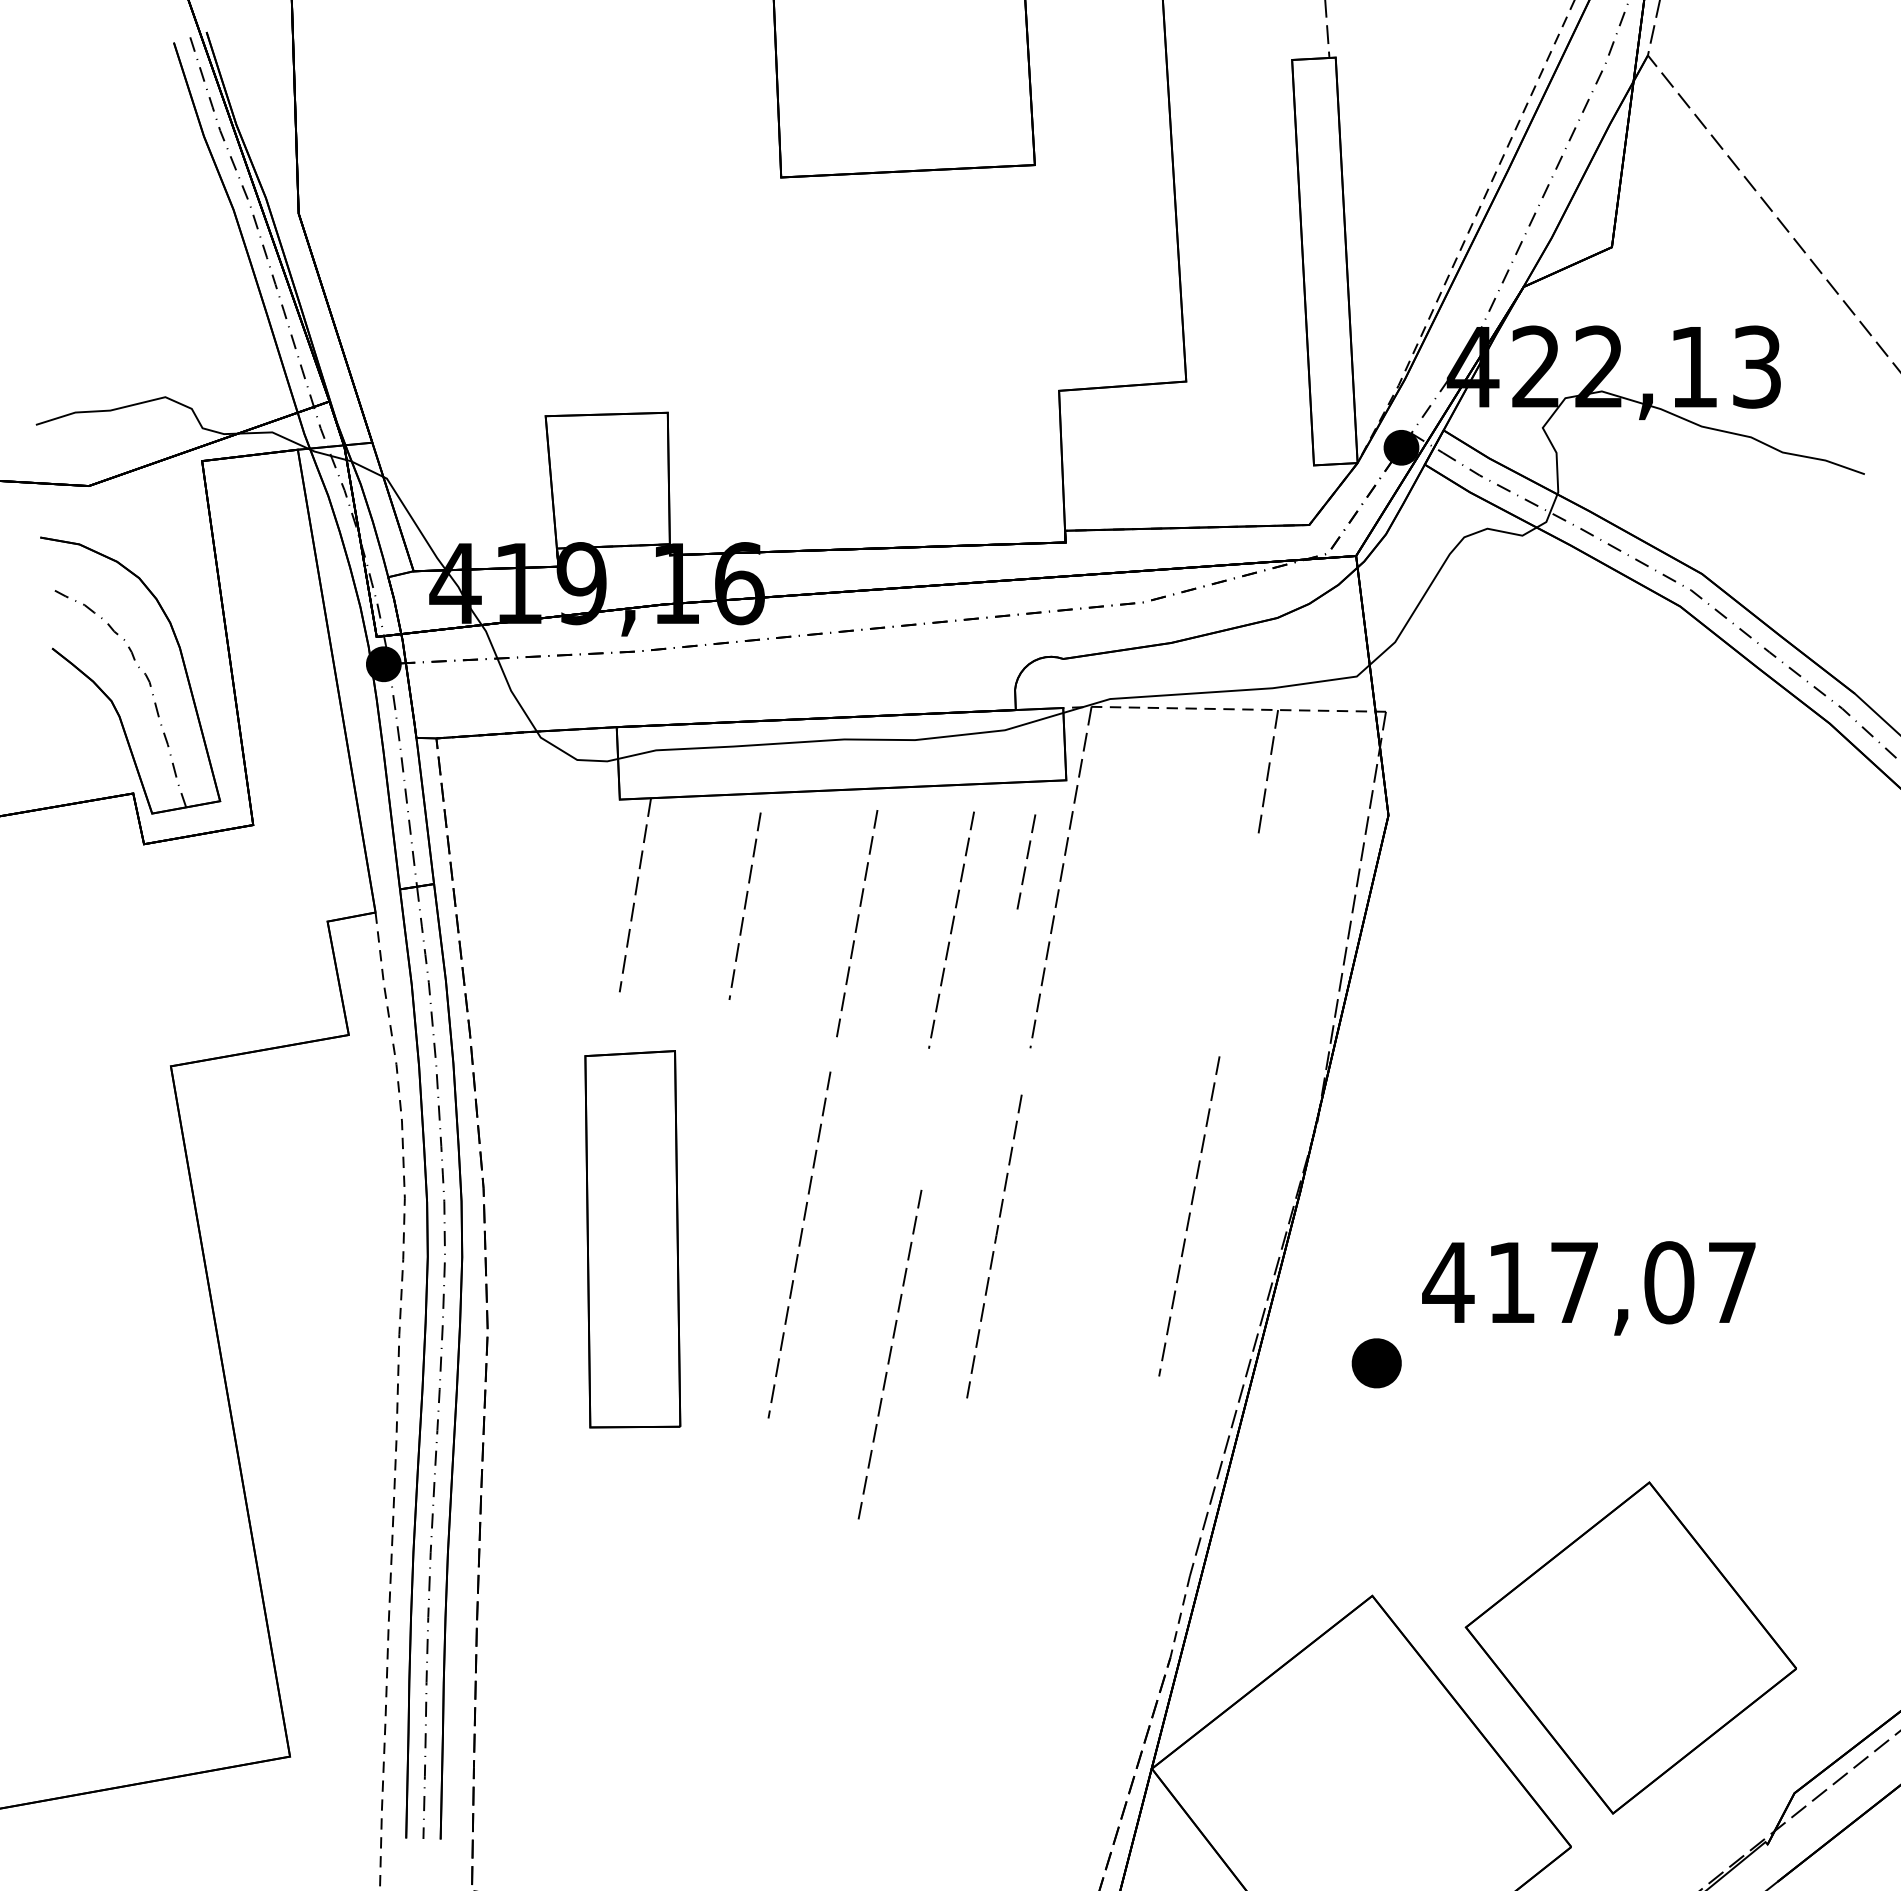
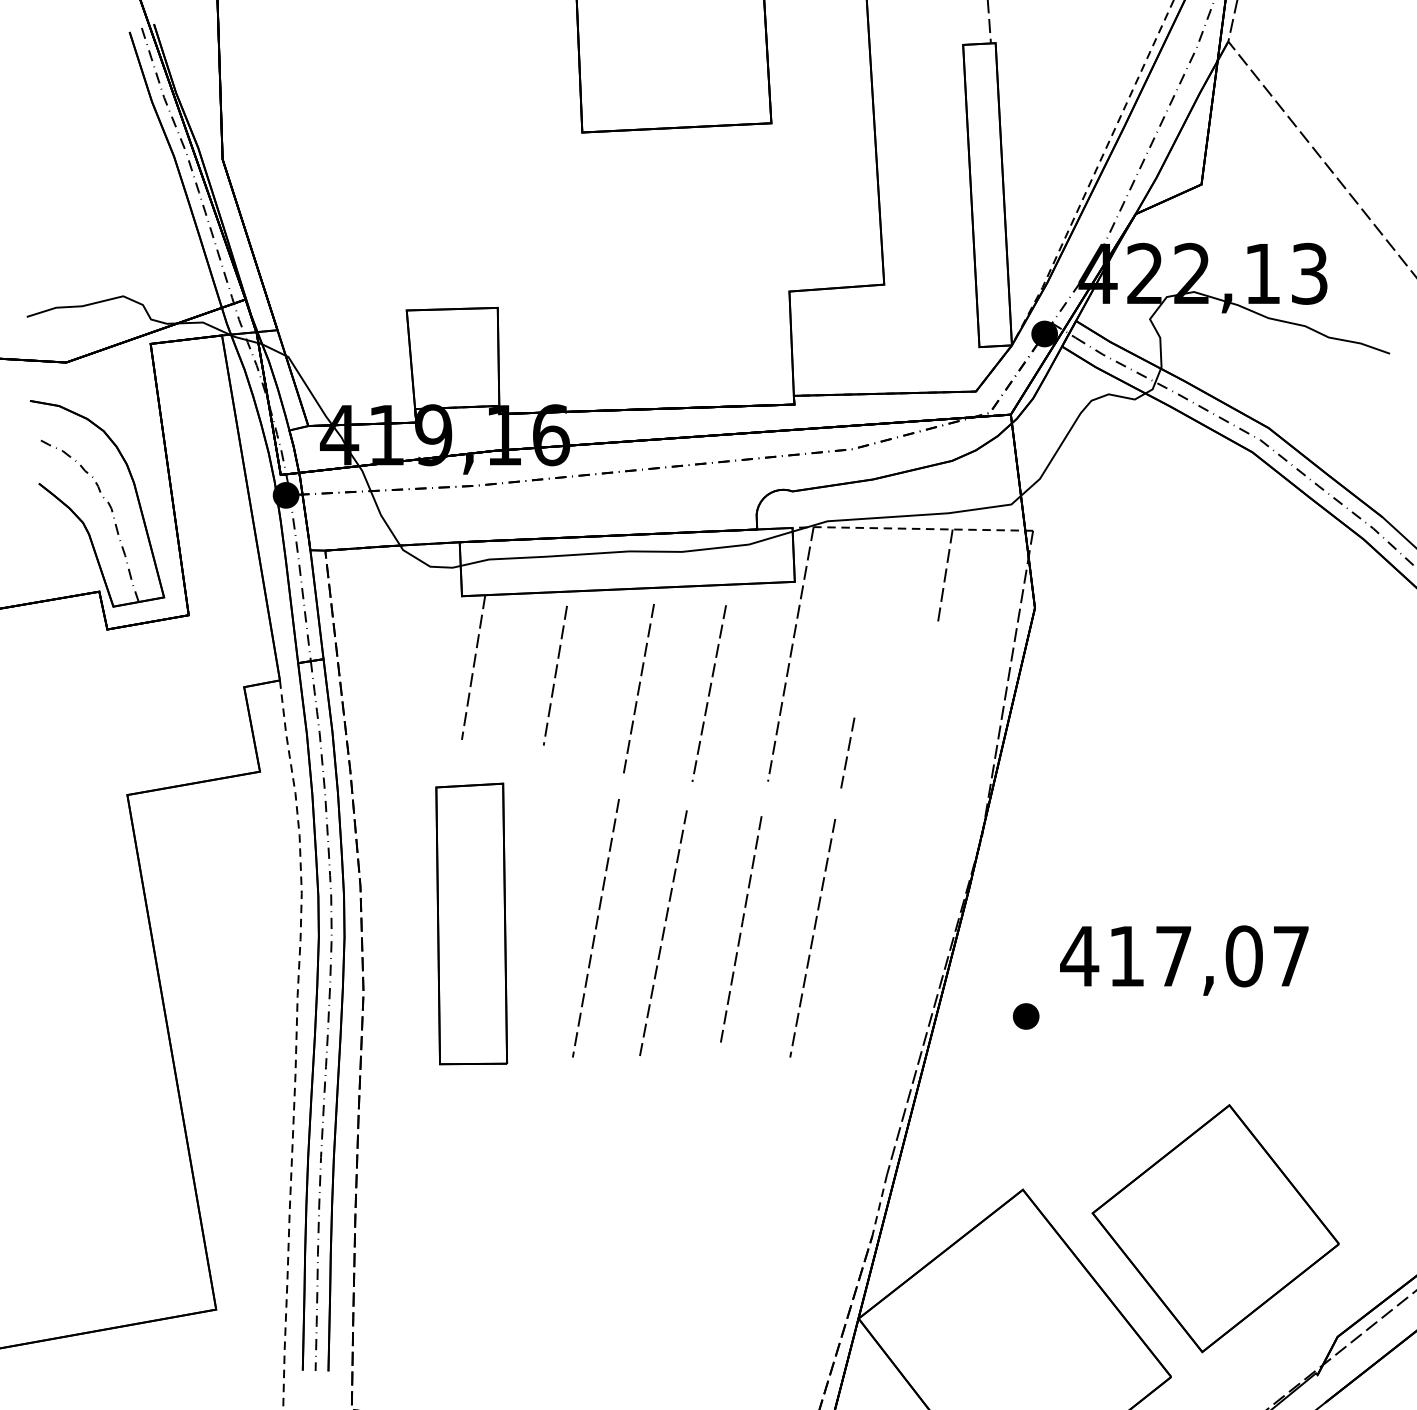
line: (1027, 859) -> (848, 751), moved
line: (1189, 1216) -> (812, 938), moved
line: (889, 1354) -> (663, 933), moved
part: (1376, 1363) -> (1026, 1016), size x0.71

